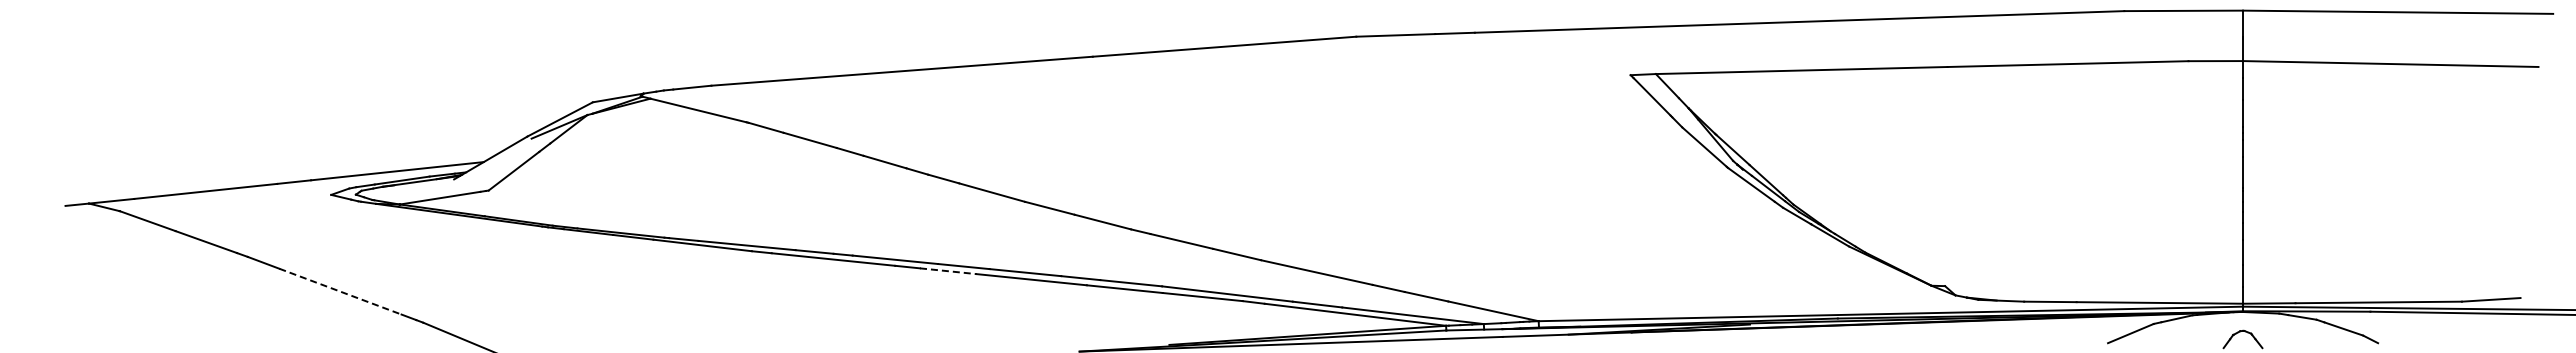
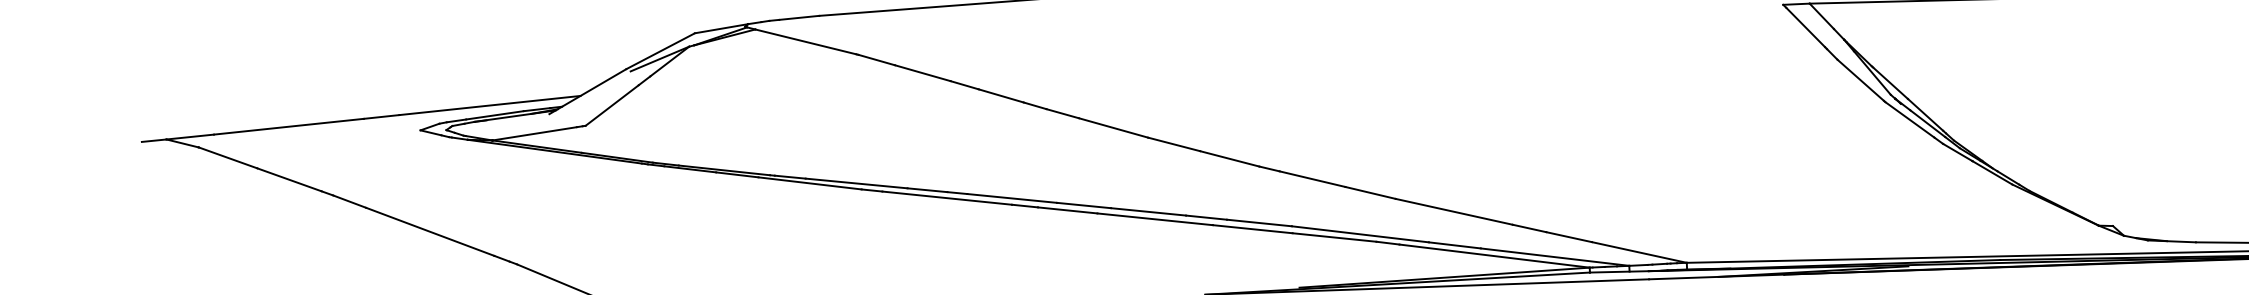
line: (948, 271) -> (1067, 210), dashed -> solid
line: (340, 291) -> (430, 231), dashed -> solid

